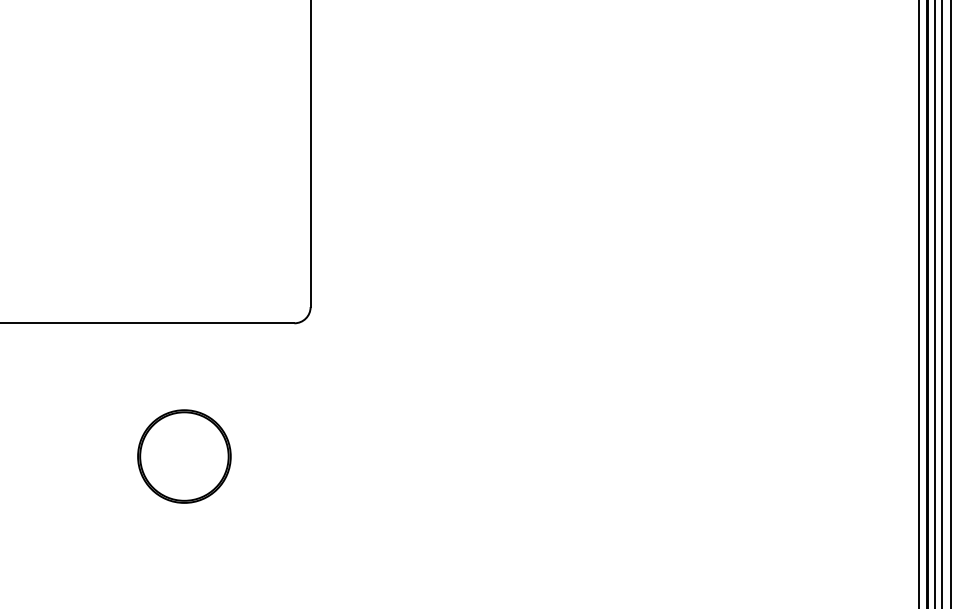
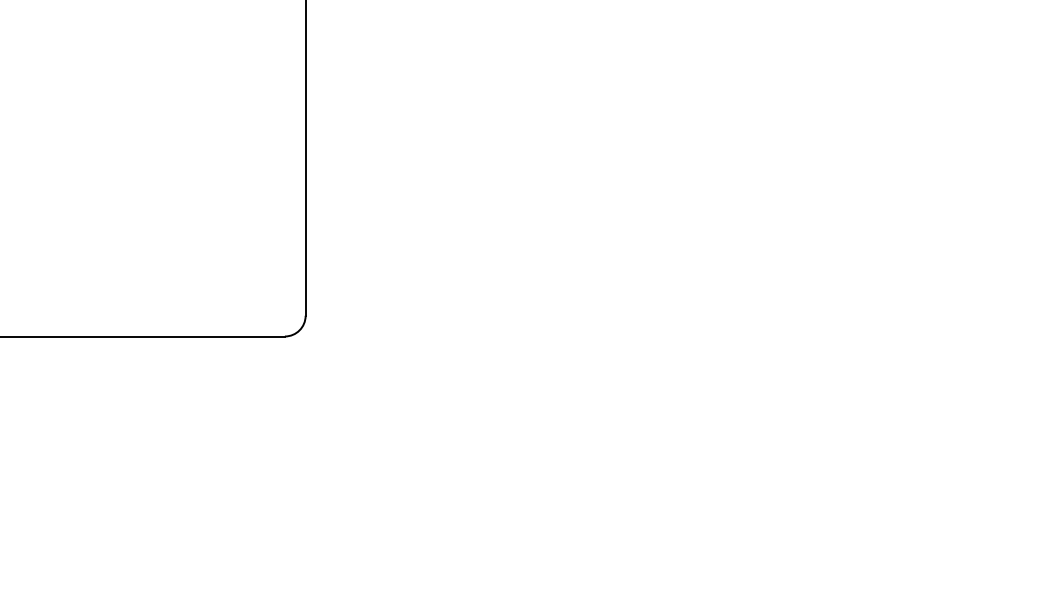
part: (184, 456) -> (144, 506), removed

